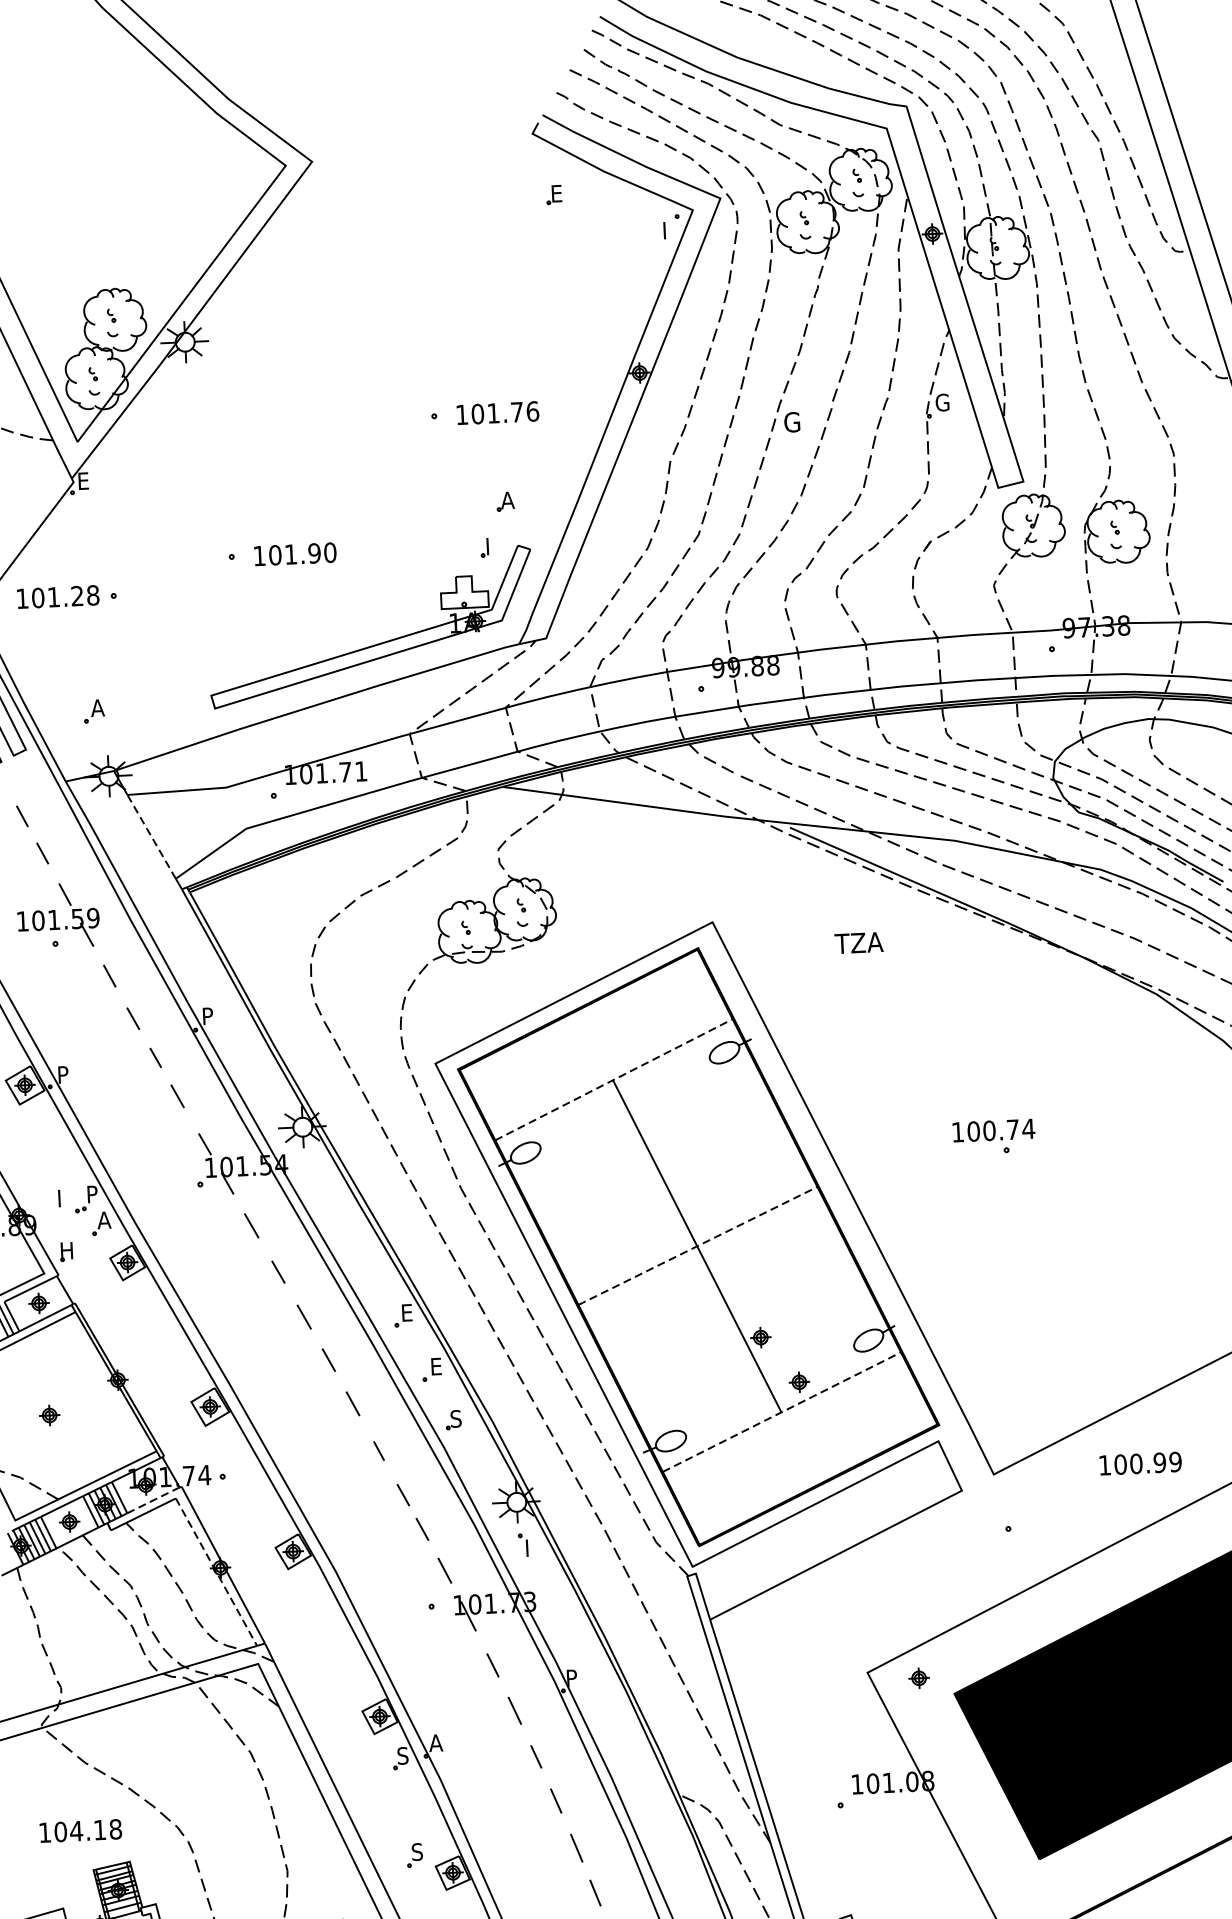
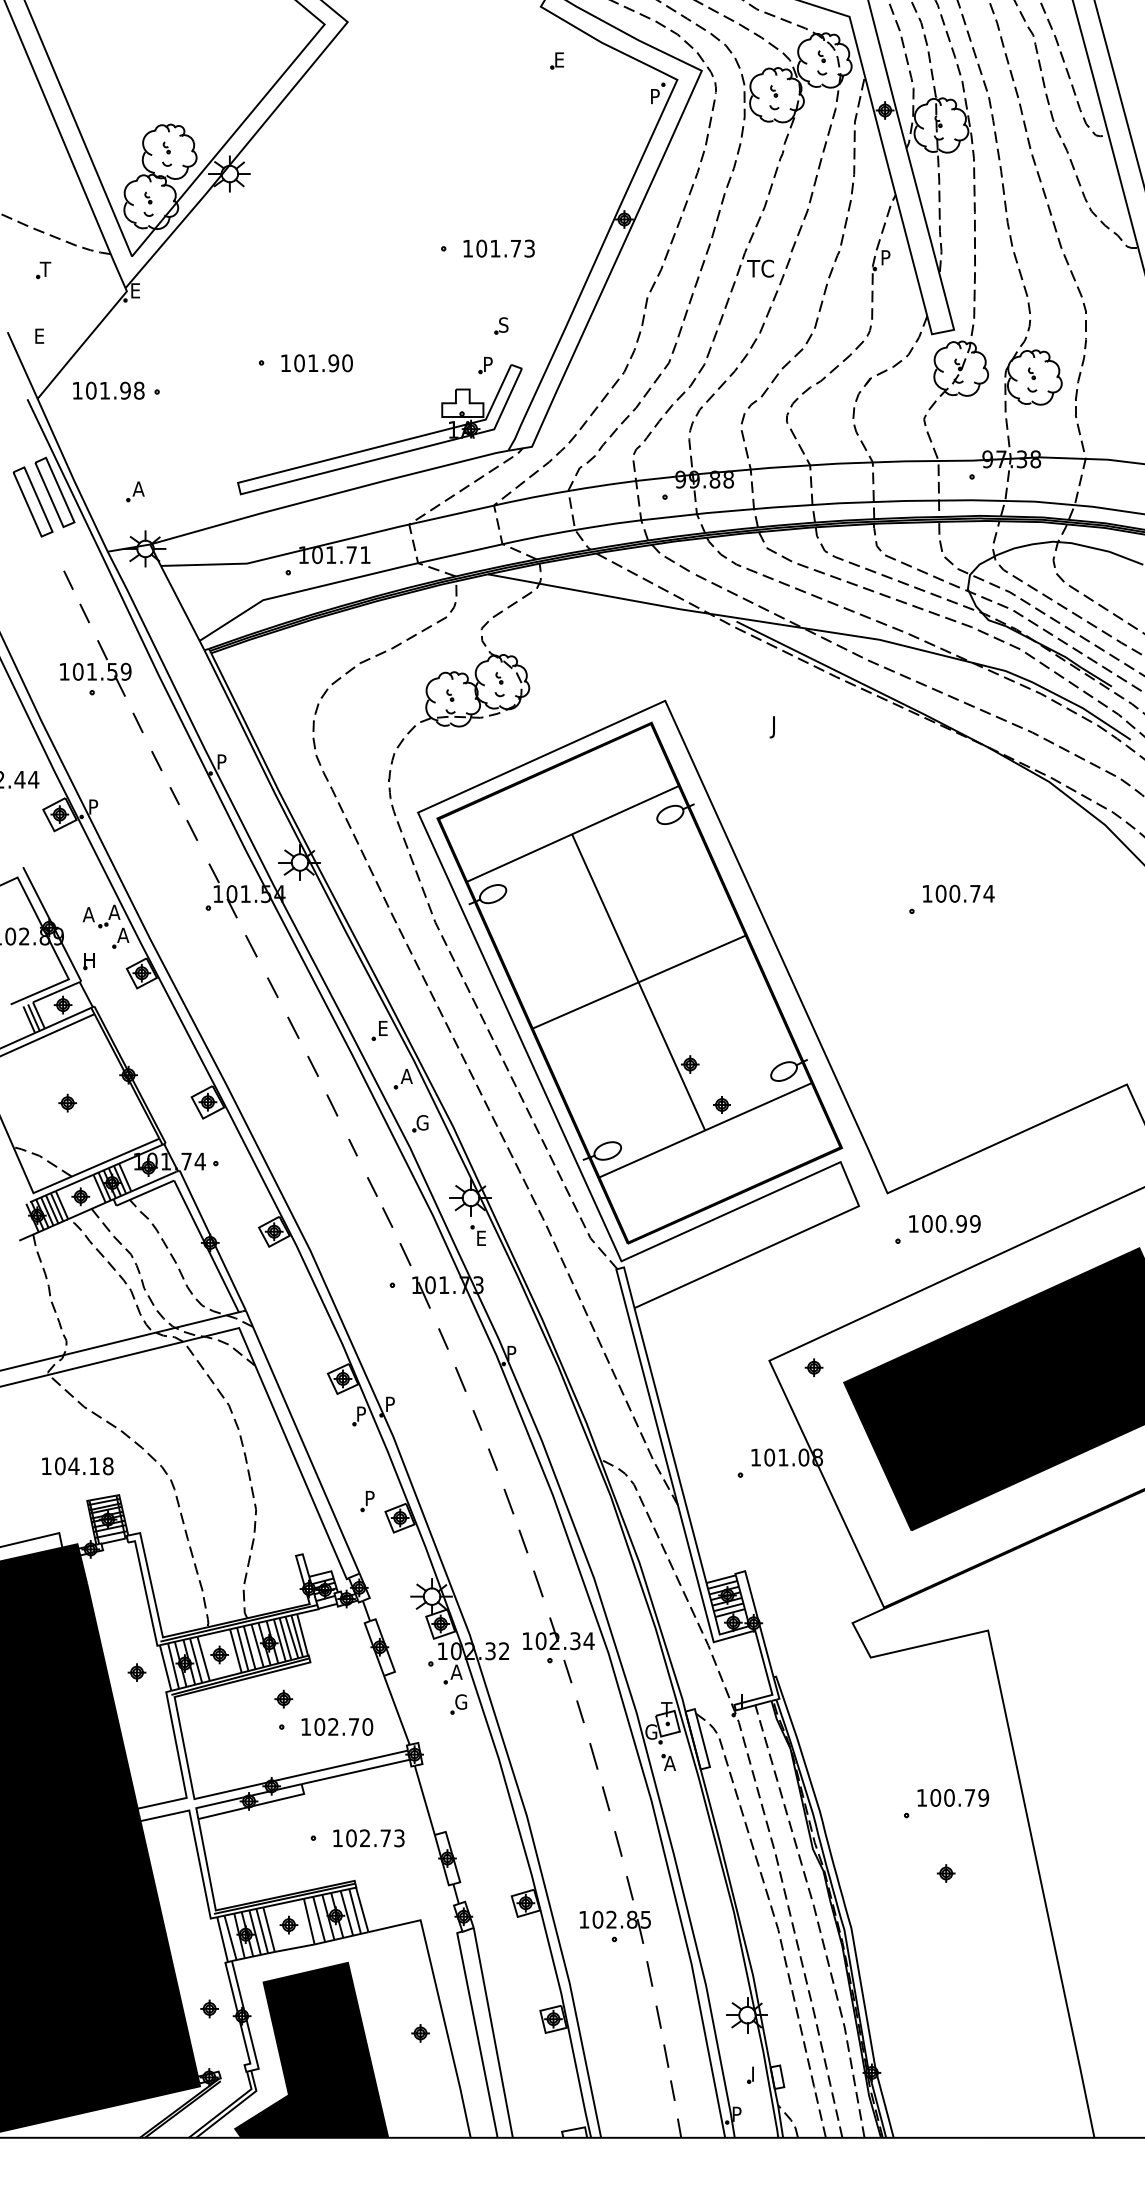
text: (668, 226) -> (655, 93), I -> P
text: (942, 402) -> (886, 257), G -> P
text: (532, 411) -> (529, 248), 101.76 -> 101.73
text: (798, 421) -> (760, 268), G -> TC
text: (508, 499) -> (504, 324), A -> S
text: (491, 541) -> (488, 360), I -> P
text: (77, 595) -> (125, 390), 101.28 -> 101.98
line: (151, 835) -> (180, 602), dashed -> solid
text: (858, 946) -> (791, 727), TZA -> J
line: (614, 1079) -> (573, 833), dashed -> solid
text: (993, 1130) -> (958, 893), moved
text: (92, 1193) -> (114, 911), P -> A
text: (63, 1198) -> (88, 914), I -> A
line: (698, 1245) -> (639, 981), dashed -> solid
text: (436, 1366) -> (406, 1076), E -> A
line: (783, 1412) -> (706, 1130), dashed -> solid
text: (457, 1418) -> (422, 1122), S -> G
text: (1140, 1463) -> (944, 1223), moved
line: (152, 1500) -> (153, 1181), dashed -> solid
text: (532, 1547) -> (482, 1237), I -> E
line: (216, 1572) -> (206, 1246), dashed -> solid
text: (435, 1742) -> (390, 1403), A -> P
text: (403, 1755) -> (361, 1413), S -> P
text: (416, 1852) -> (369, 1498), S -> P

